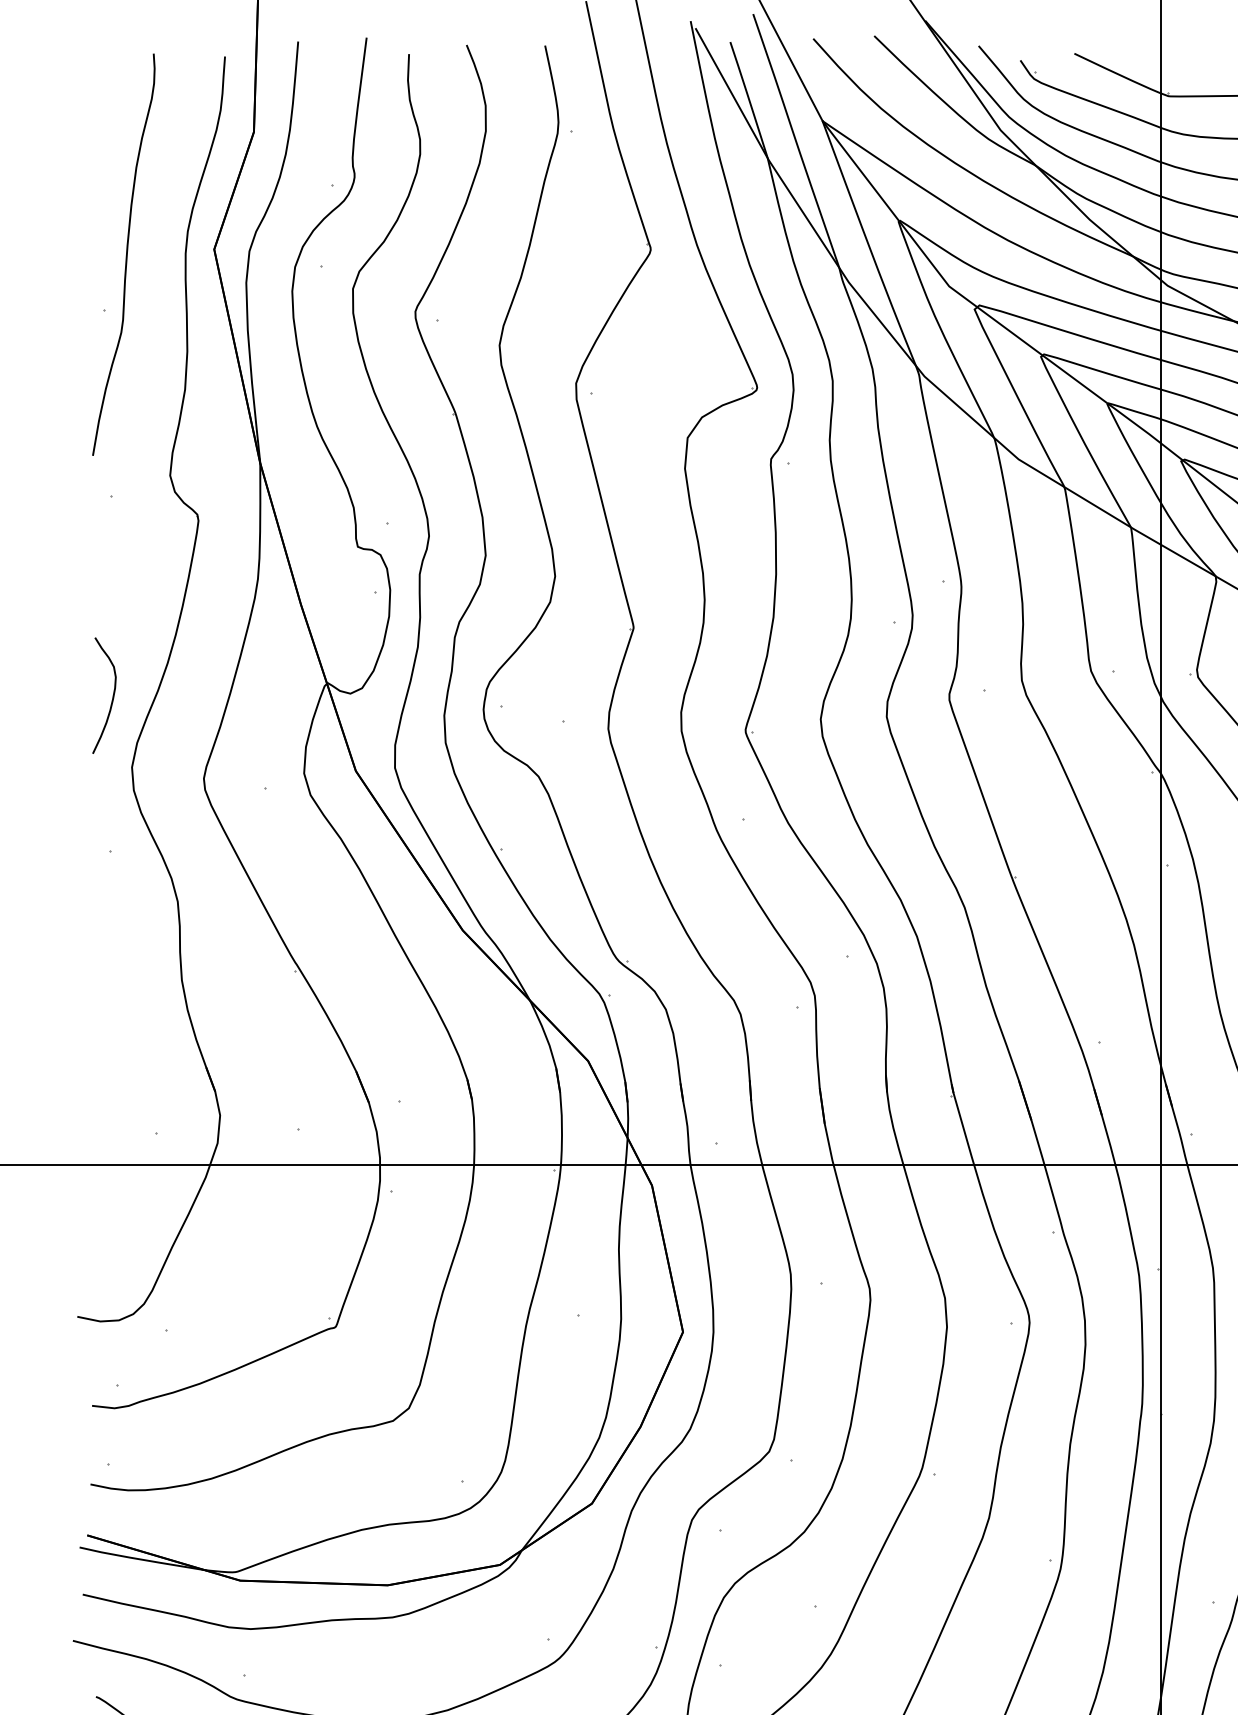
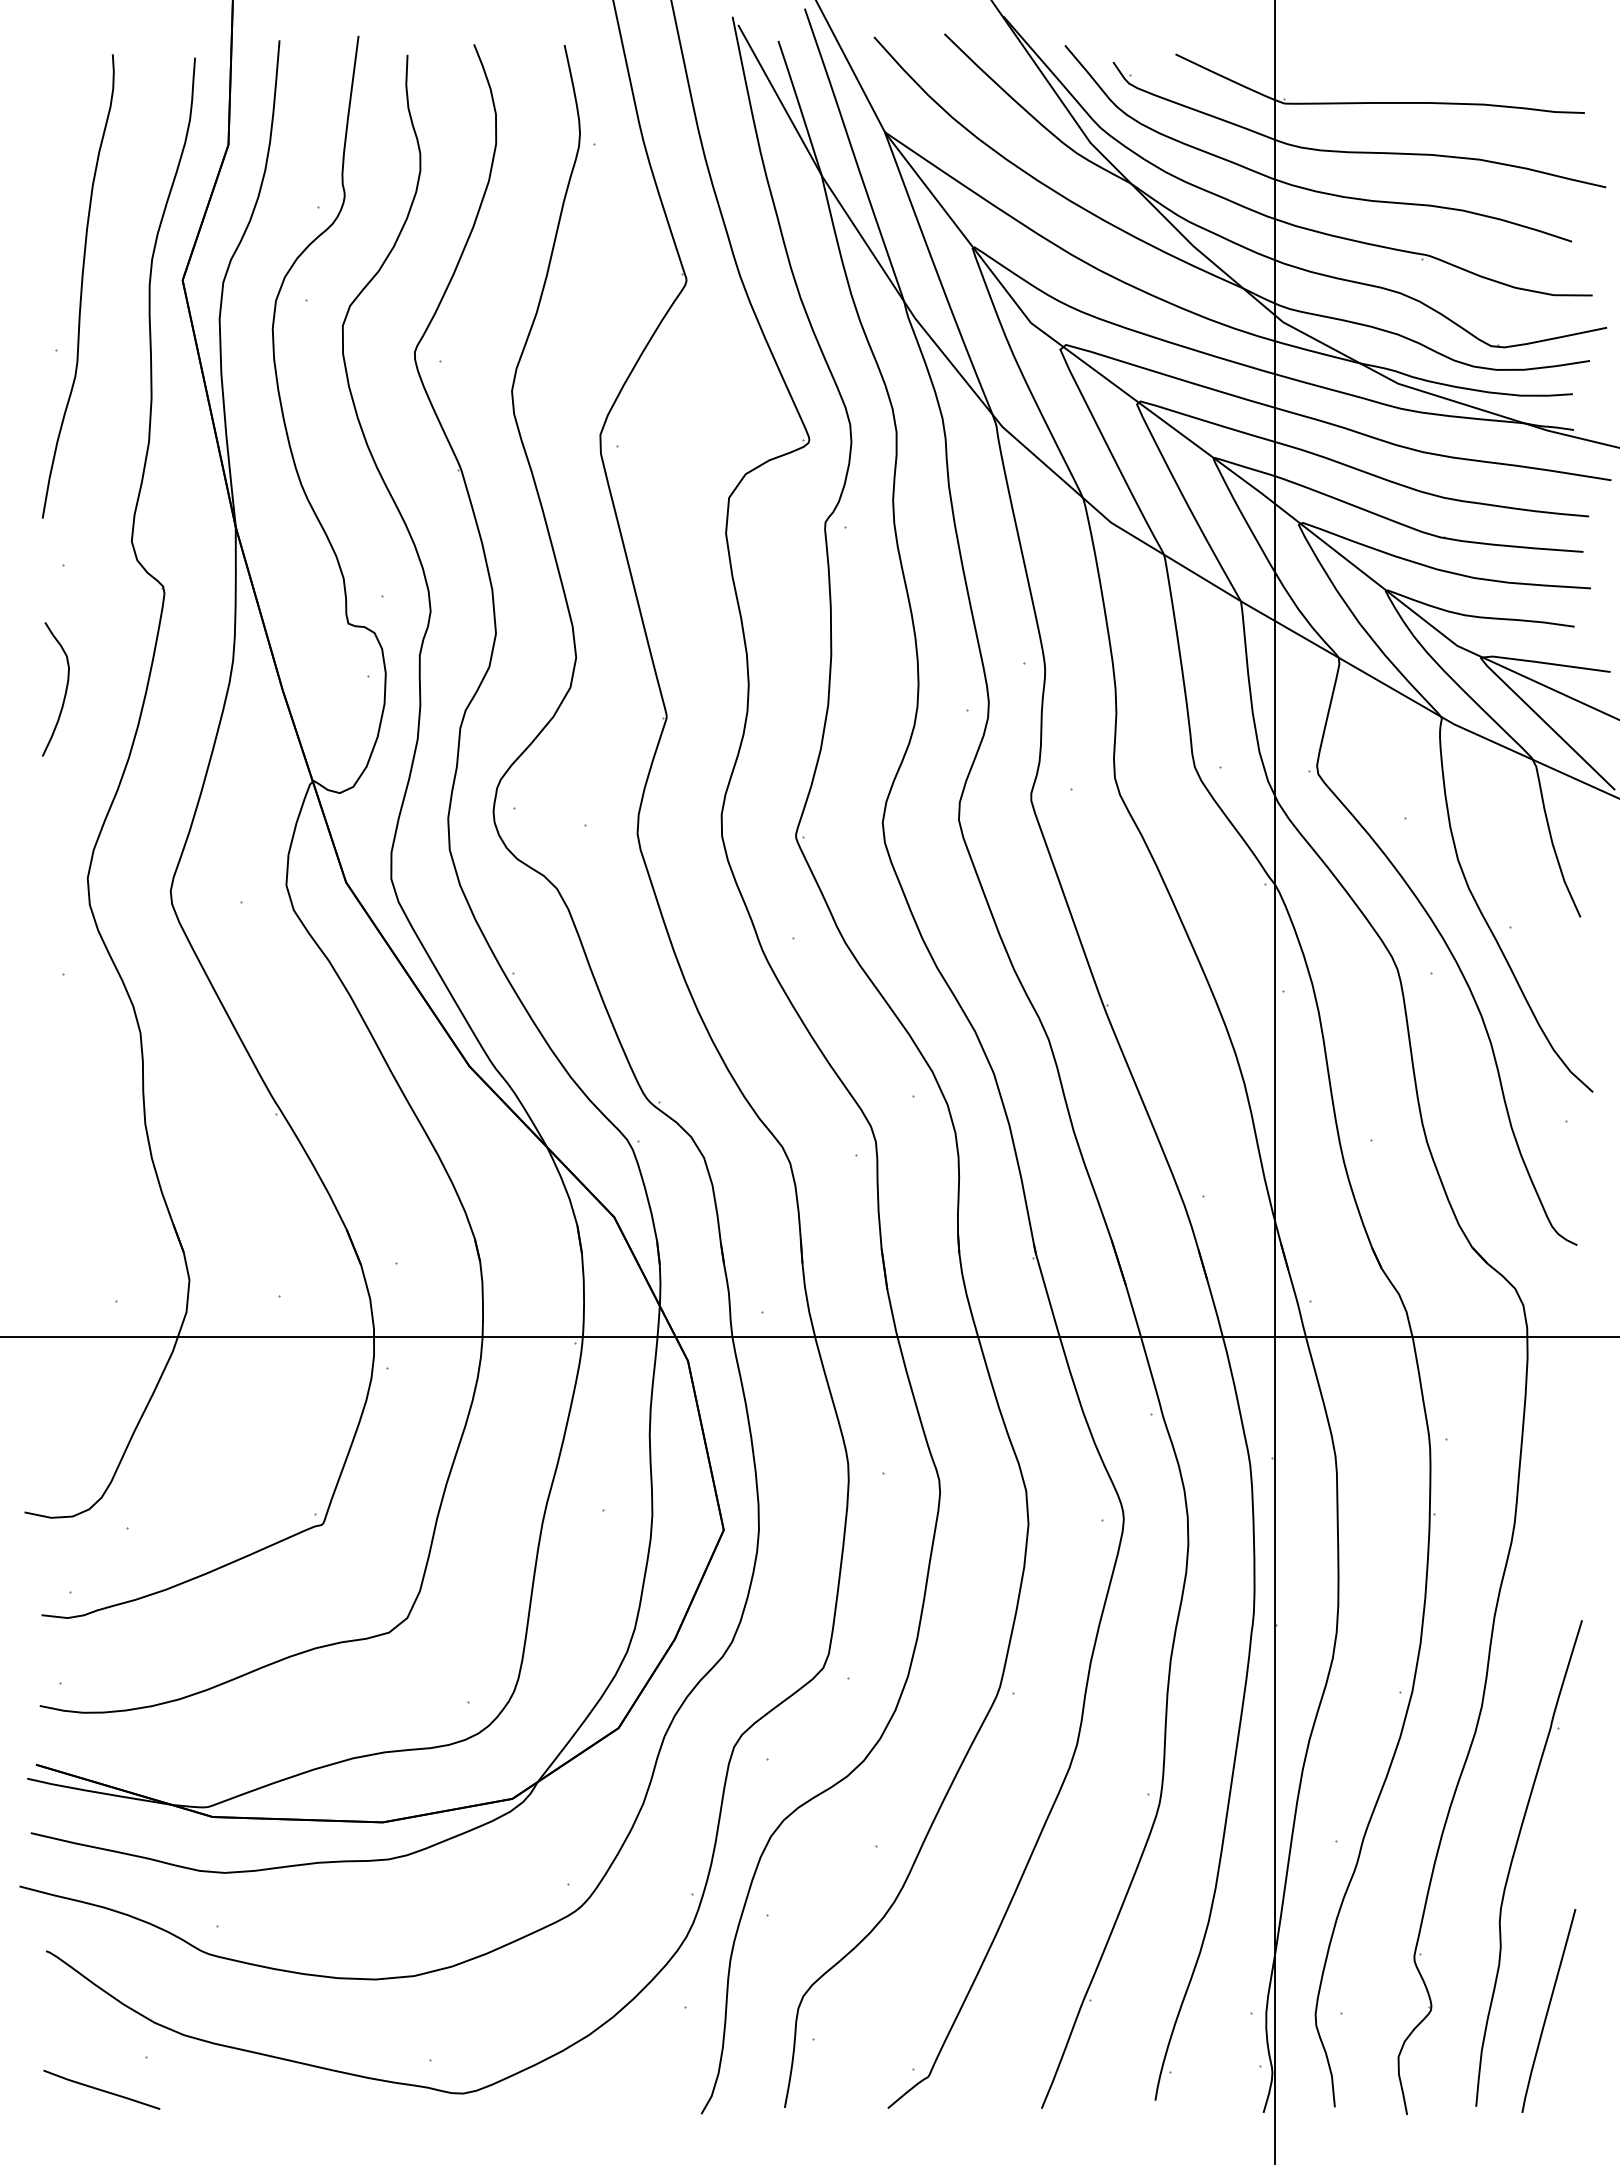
curve: (111, 699) -> (64, 693), moved

